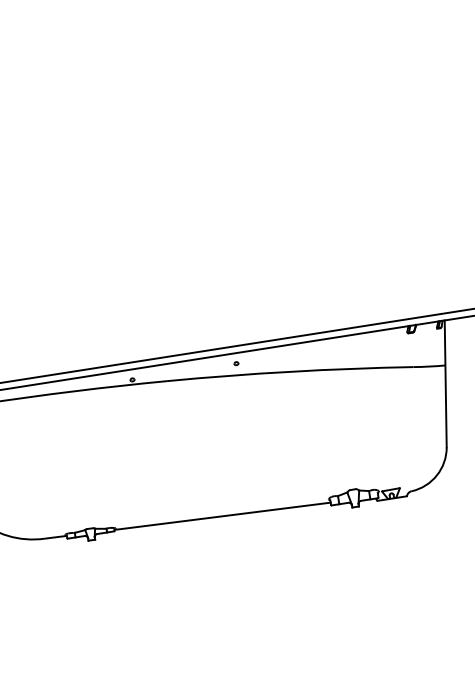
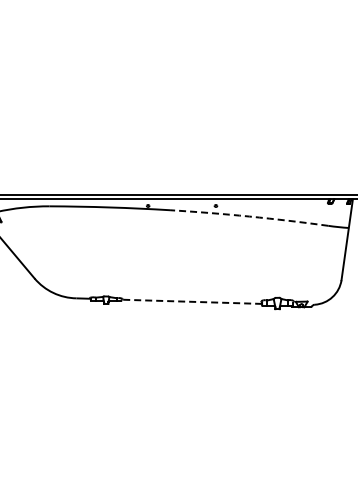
arc: (290, 371) -> (249, 216), solid -> dashed
line: (221, 515) -> (191, 301), solid -> dashed

